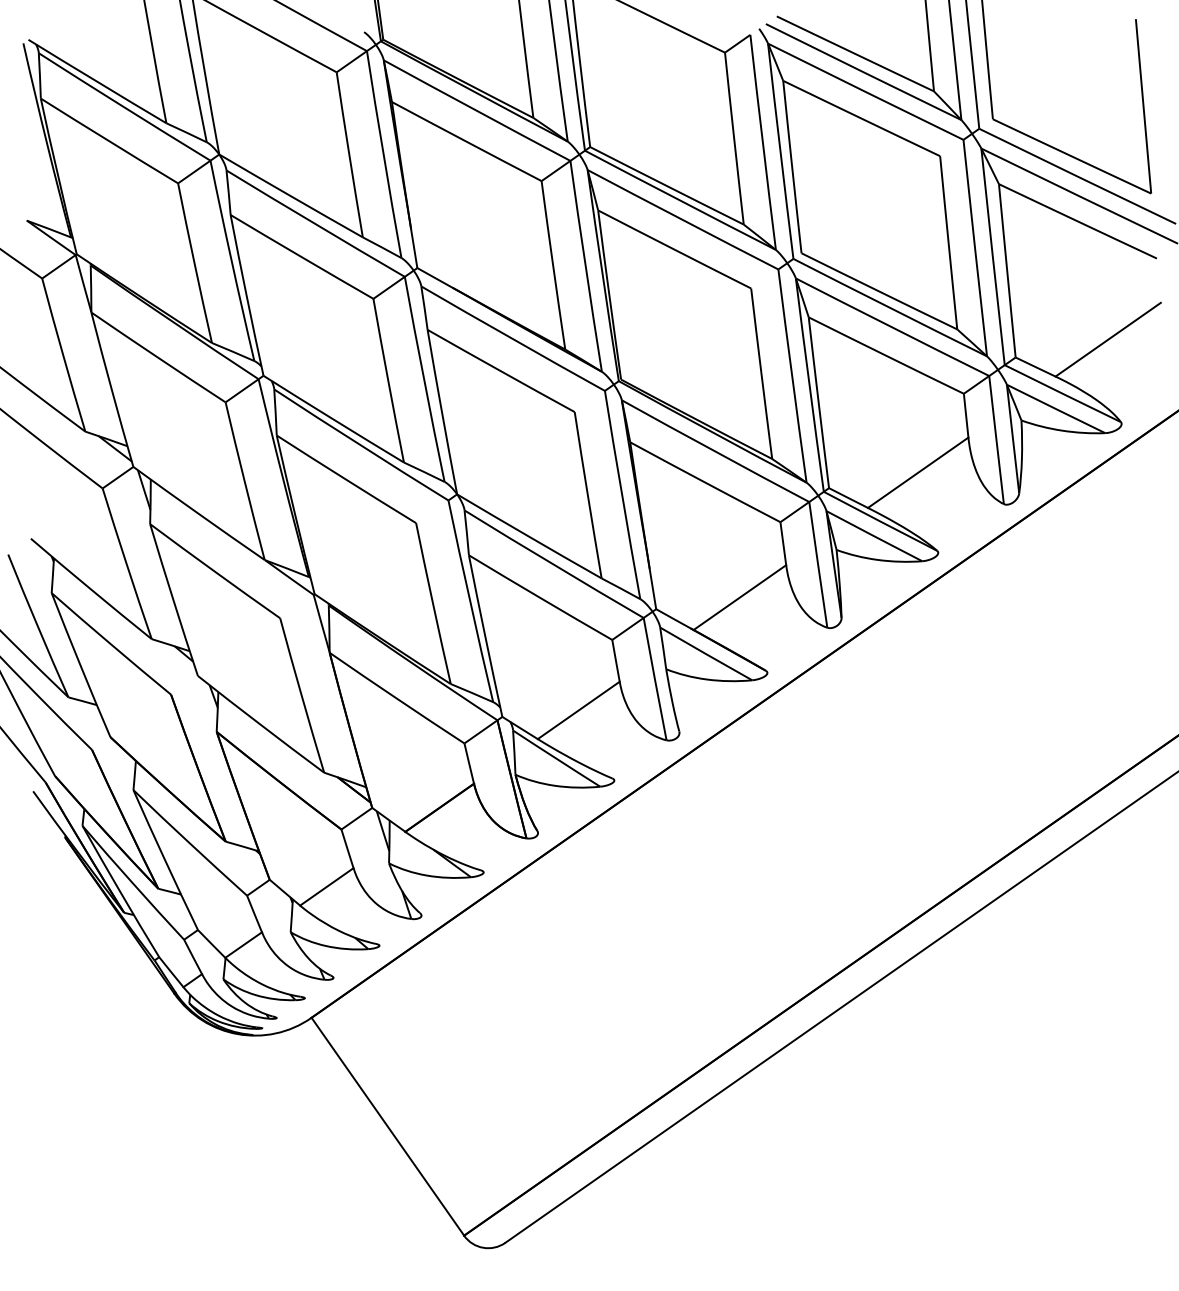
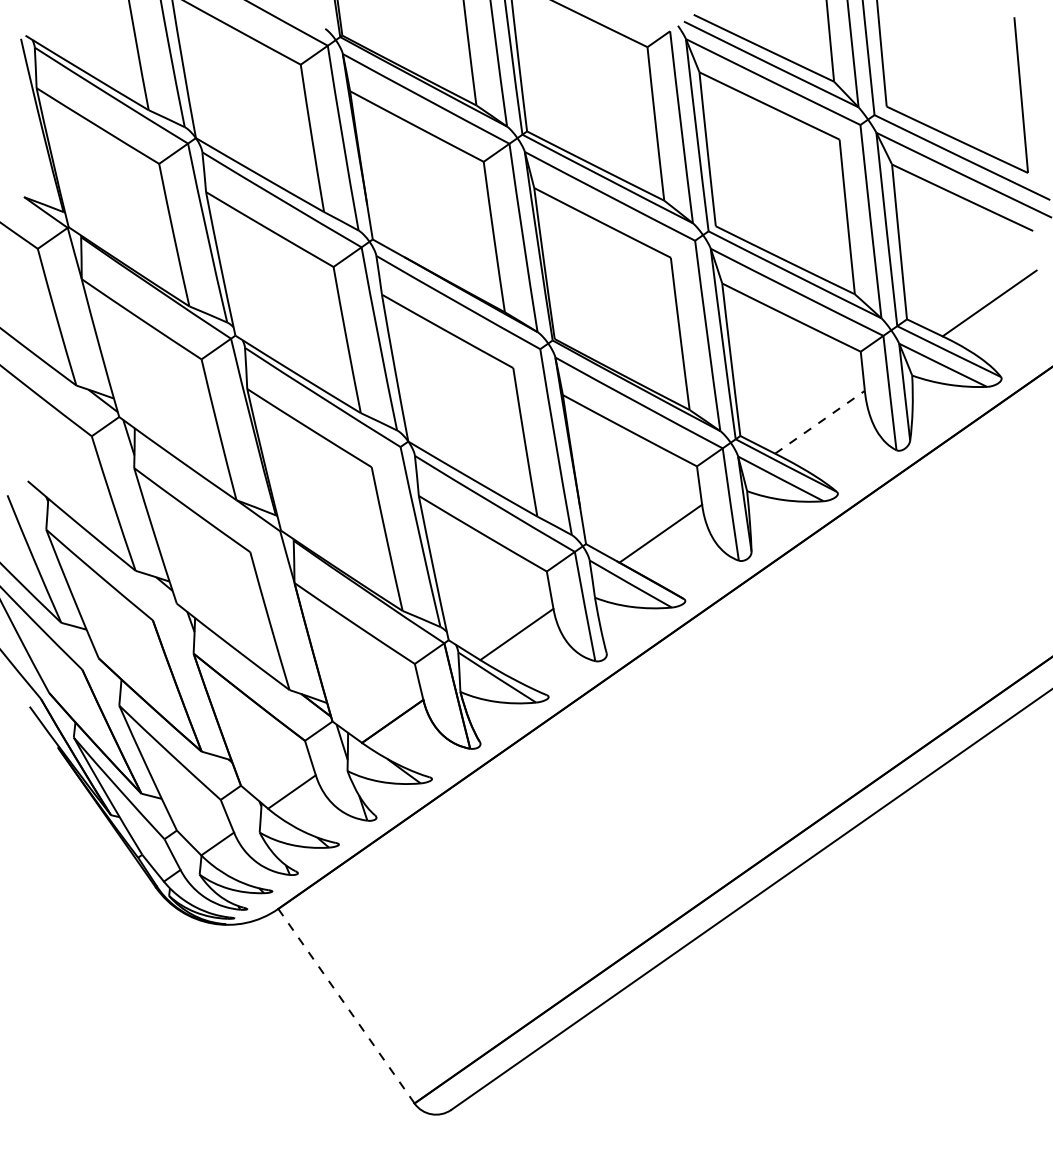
line: (918, 472) -> (820, 422), solid -> dashed
line: (387, 1126) -> (346, 1005), solid -> dashed

